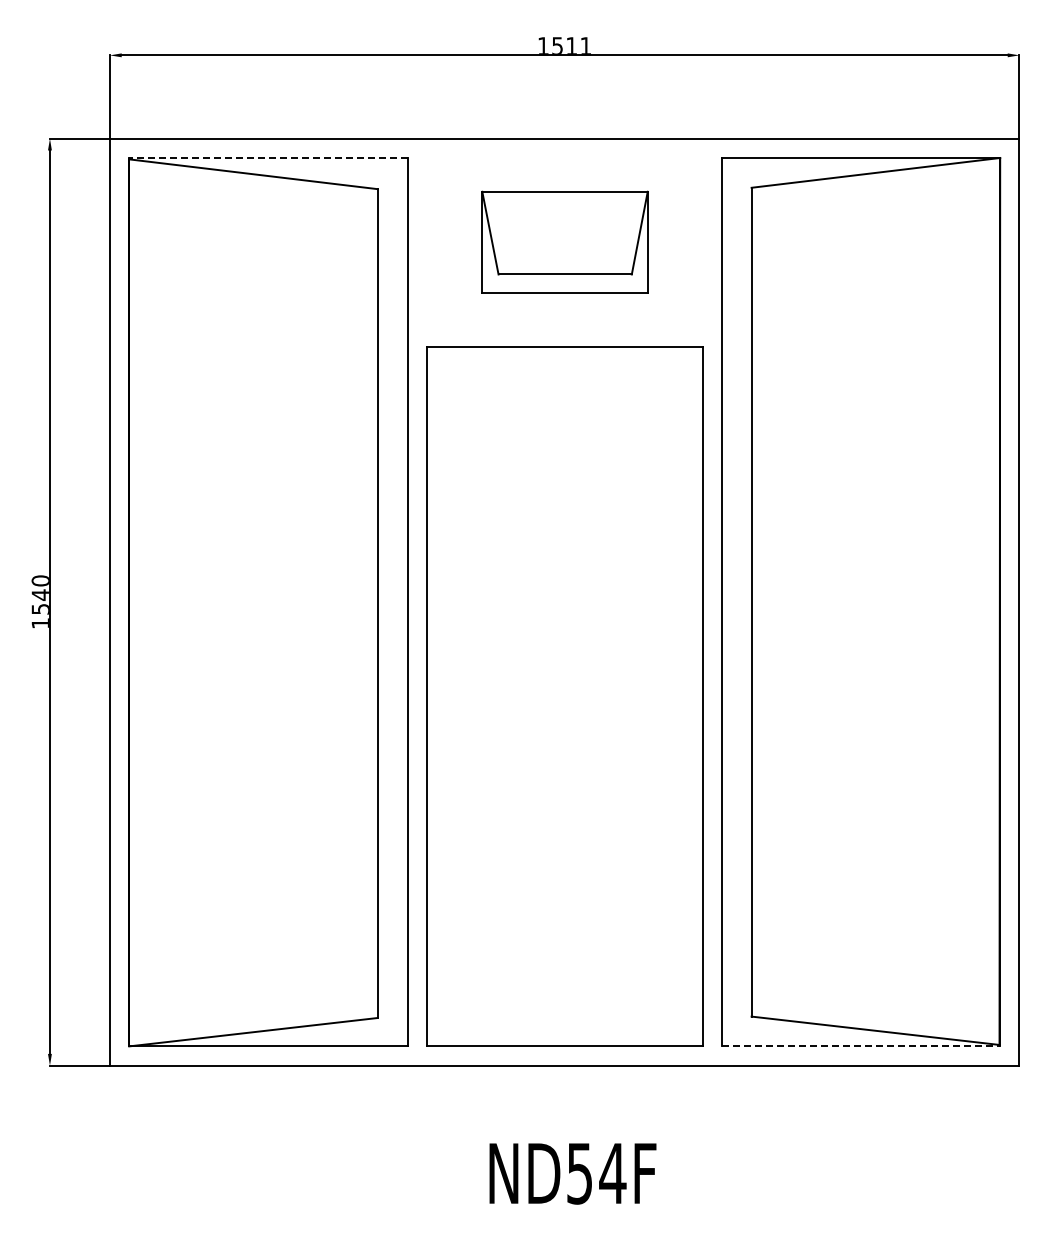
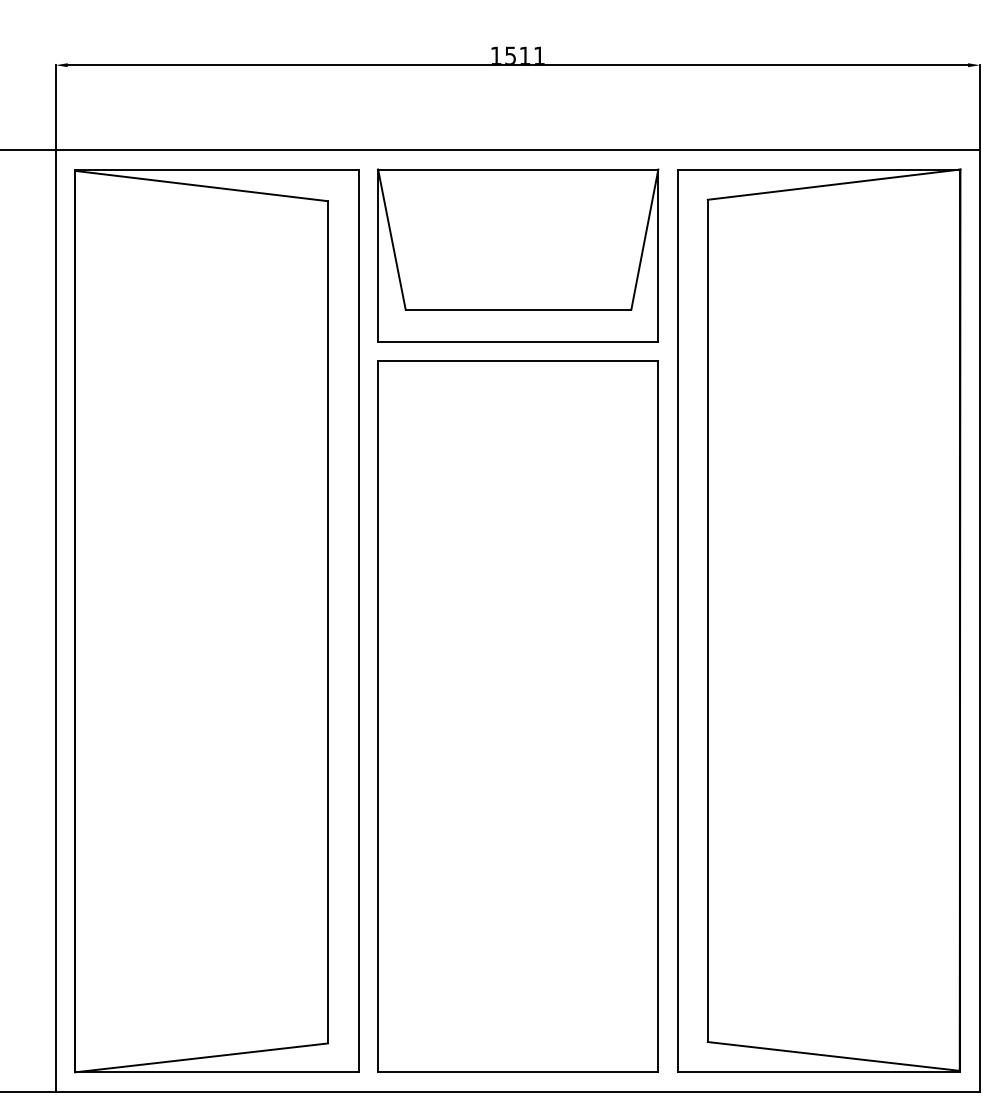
line: (268, 158) -> (216, 170), dashed -> solid
part: (564, 242) -> (517, 255), size x1.67
line: (861, 1046) -> (819, 1072), dashed -> solid

